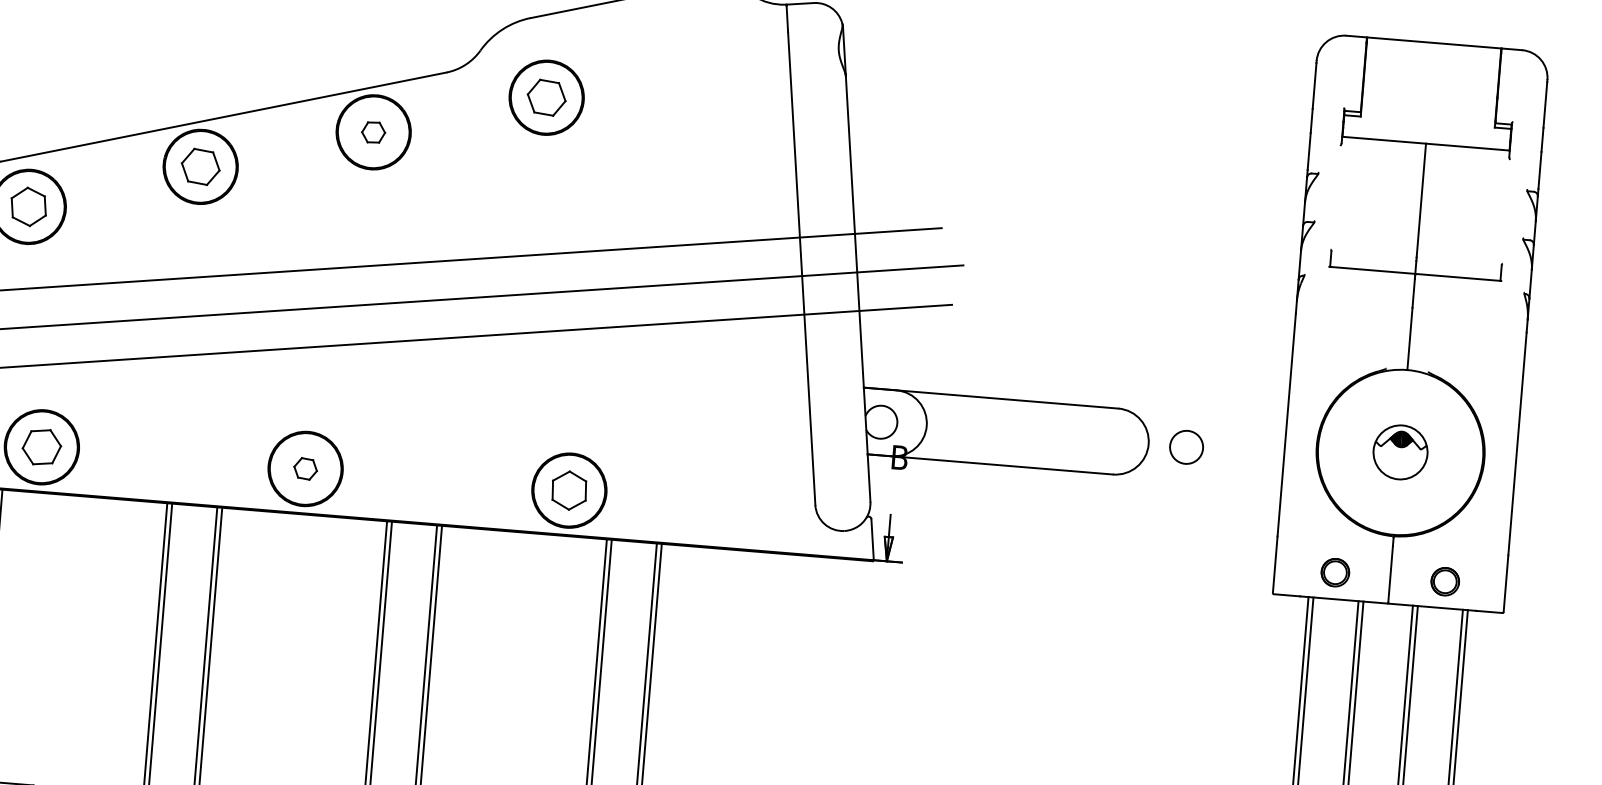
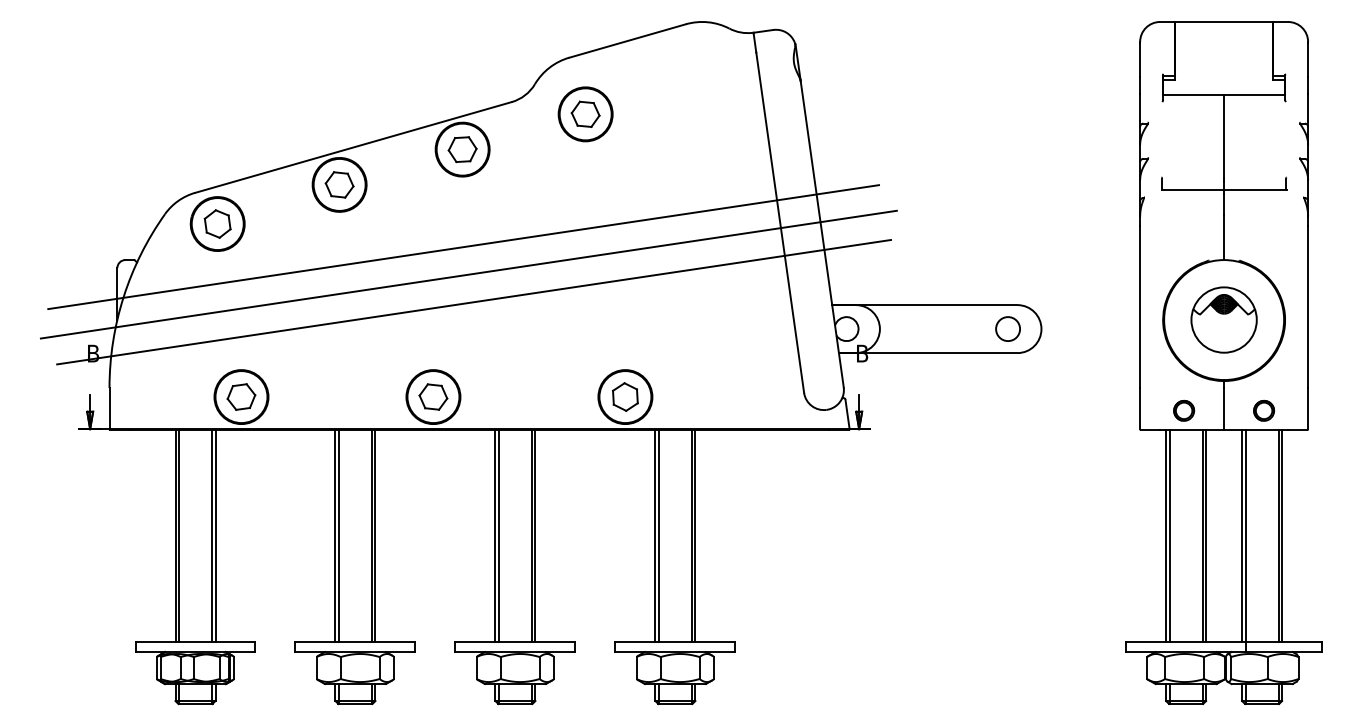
part: (373, 132) -> (462, 149), size x1.67
circle: (1185, 446) -> (1007, 328), moved
part: (1399, 451) -> (1223, 319), size x1.67
part: (305, 468) -> (433, 396), size x1.67

